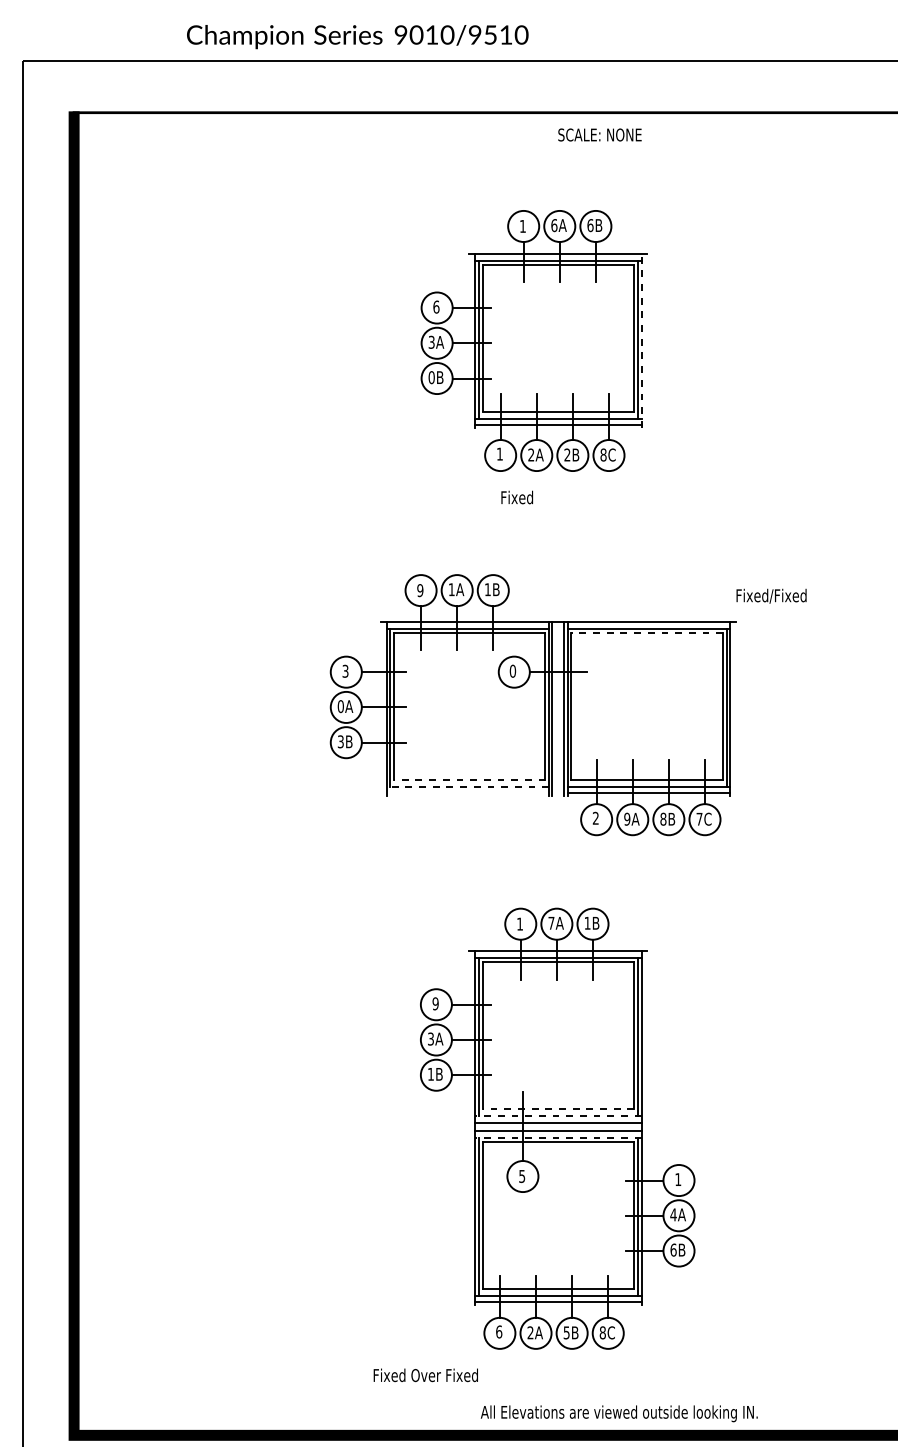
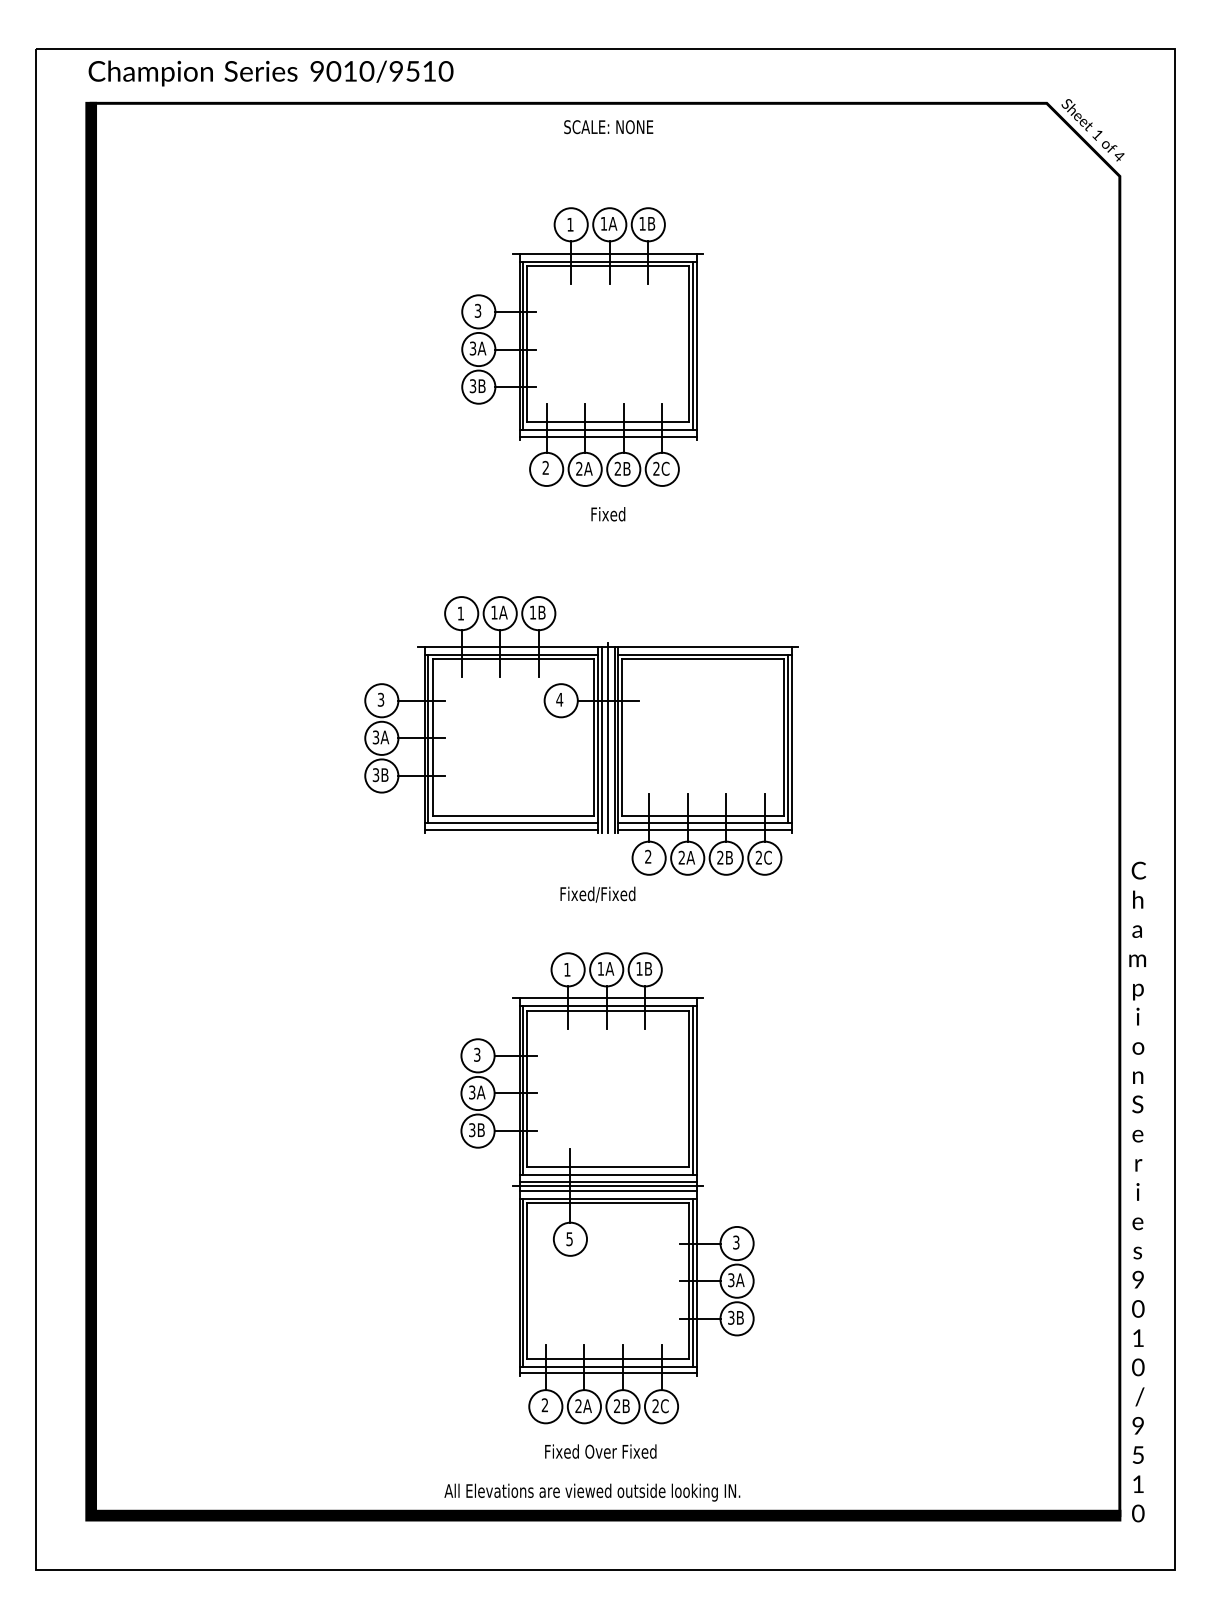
text: (357, 37) -> (270, 73), moved
text: (599, 135) -> (608, 127), moved
text: (553, 225) -> (603, 223), 6A -> 1A
text: (590, 225) -> (642, 223), 6B -> 1B
text: (435, 306) -> (477, 310), 6 -> 3
line: (641, 340) -> (697, 346), dashed -> solid
text: (431, 377) -> (472, 386), 0B -> 3B
text: (499, 453) -> (545, 467), 1 -> 2
text: (603, 454) -> (656, 468), 8C -> 2C
text: (517, 497) -> (608, 514), moved
text: (419, 590) -> (460, 613), 9 -> 1
text: (771, 596) -> (597, 894), moved
line: (647, 633) -> (703, 659), dashed -> solid
text: (512, 671) -> (559, 699), 0 -> 4
text: (340, 706) -> (375, 737), 0A -> 3A
line: (558, 706) -> (608, 737), added
line: (469, 779) -> (513, 815), dashed -> solid
line: (467, 787) -> (511, 823), dashed -> solid
line: (467, 792) -> (511, 829), added
text: (626, 818) -> (681, 857), 9A -> 2A
text: (663, 818) -> (720, 857), 8B -> 2B
text: (699, 818) -> (758, 857), 7C -> 2C
text: (551, 922) -> (600, 968), 7A -> 1A
text: (434, 1003) -> (476, 1054), 9 -> 3
text: (431, 1074) -> (472, 1130), 1B -> 3B
line: (558, 1108) -> (608, 1166), dashed -> solid
line: (558, 1115) -> (608, 1174), dashed -> solid
line: (558, 1127) -> (608, 1186), added
line: (558, 1138) -> (608, 1198), dashed -> solid
text: (678, 1179) -> (736, 1242), 1 -> 3
text: (672, 1215) -> (730, 1280), 4A -> 3A
text: (673, 1249) -> (731, 1317), 6B -> 3B
text: (498, 1332) -> (544, 1405), 6 -> 2
text: (567, 1333) -> (617, 1406), 5B -> 2B
text: (602, 1333) -> (655, 1406), 8C -> 2C
text: (425, 1375) -> (600, 1451), moved
text: (619, 1413) -> (592, 1492), moved

